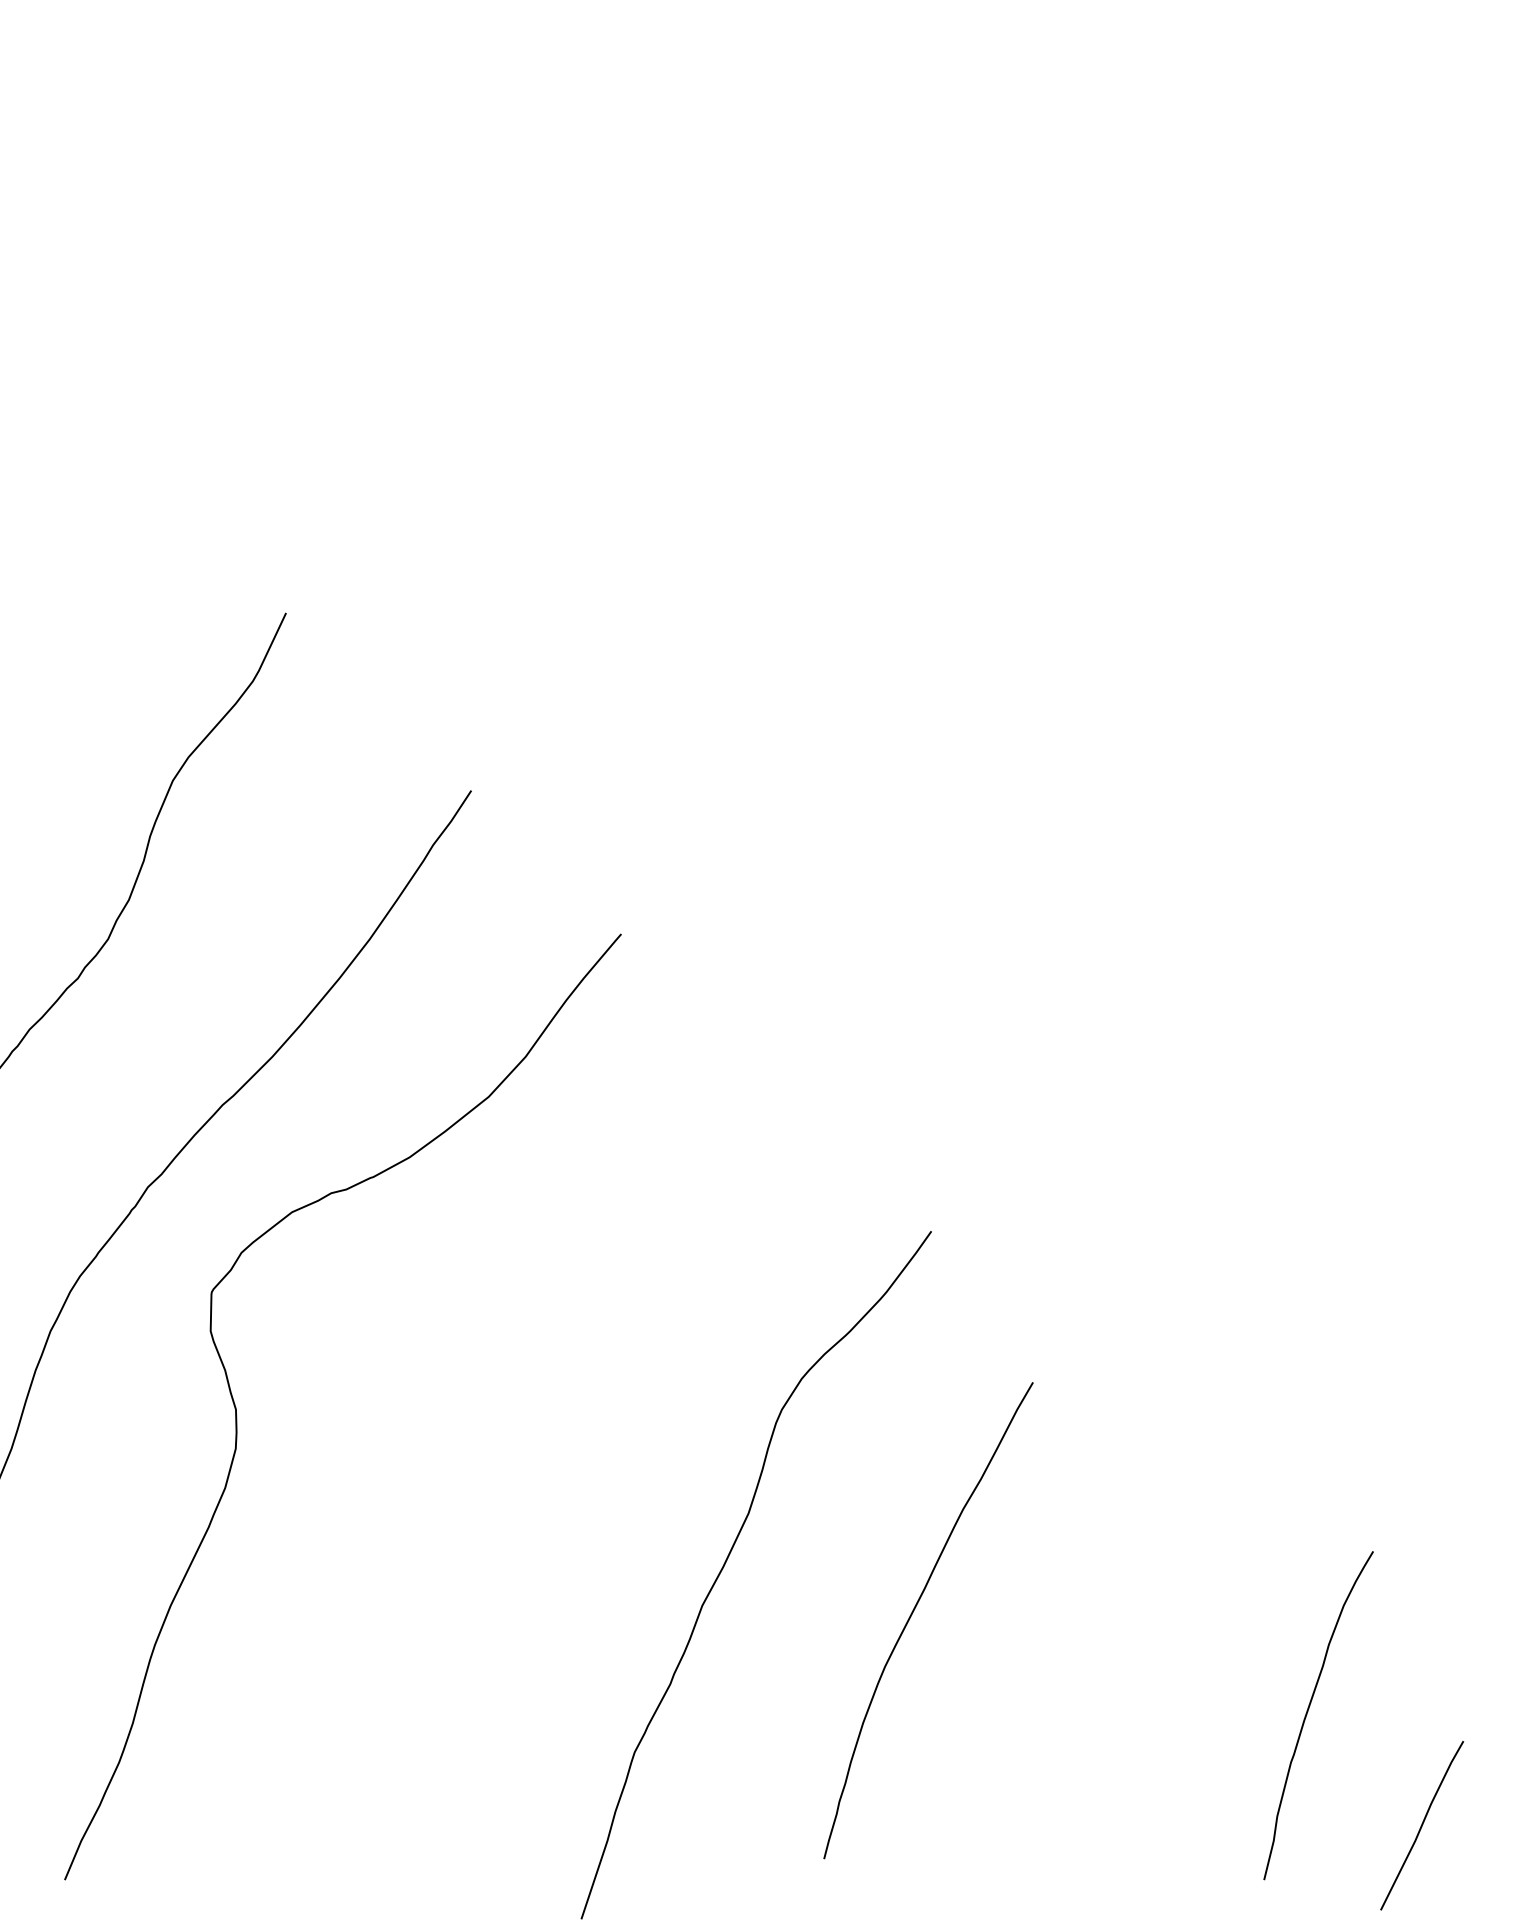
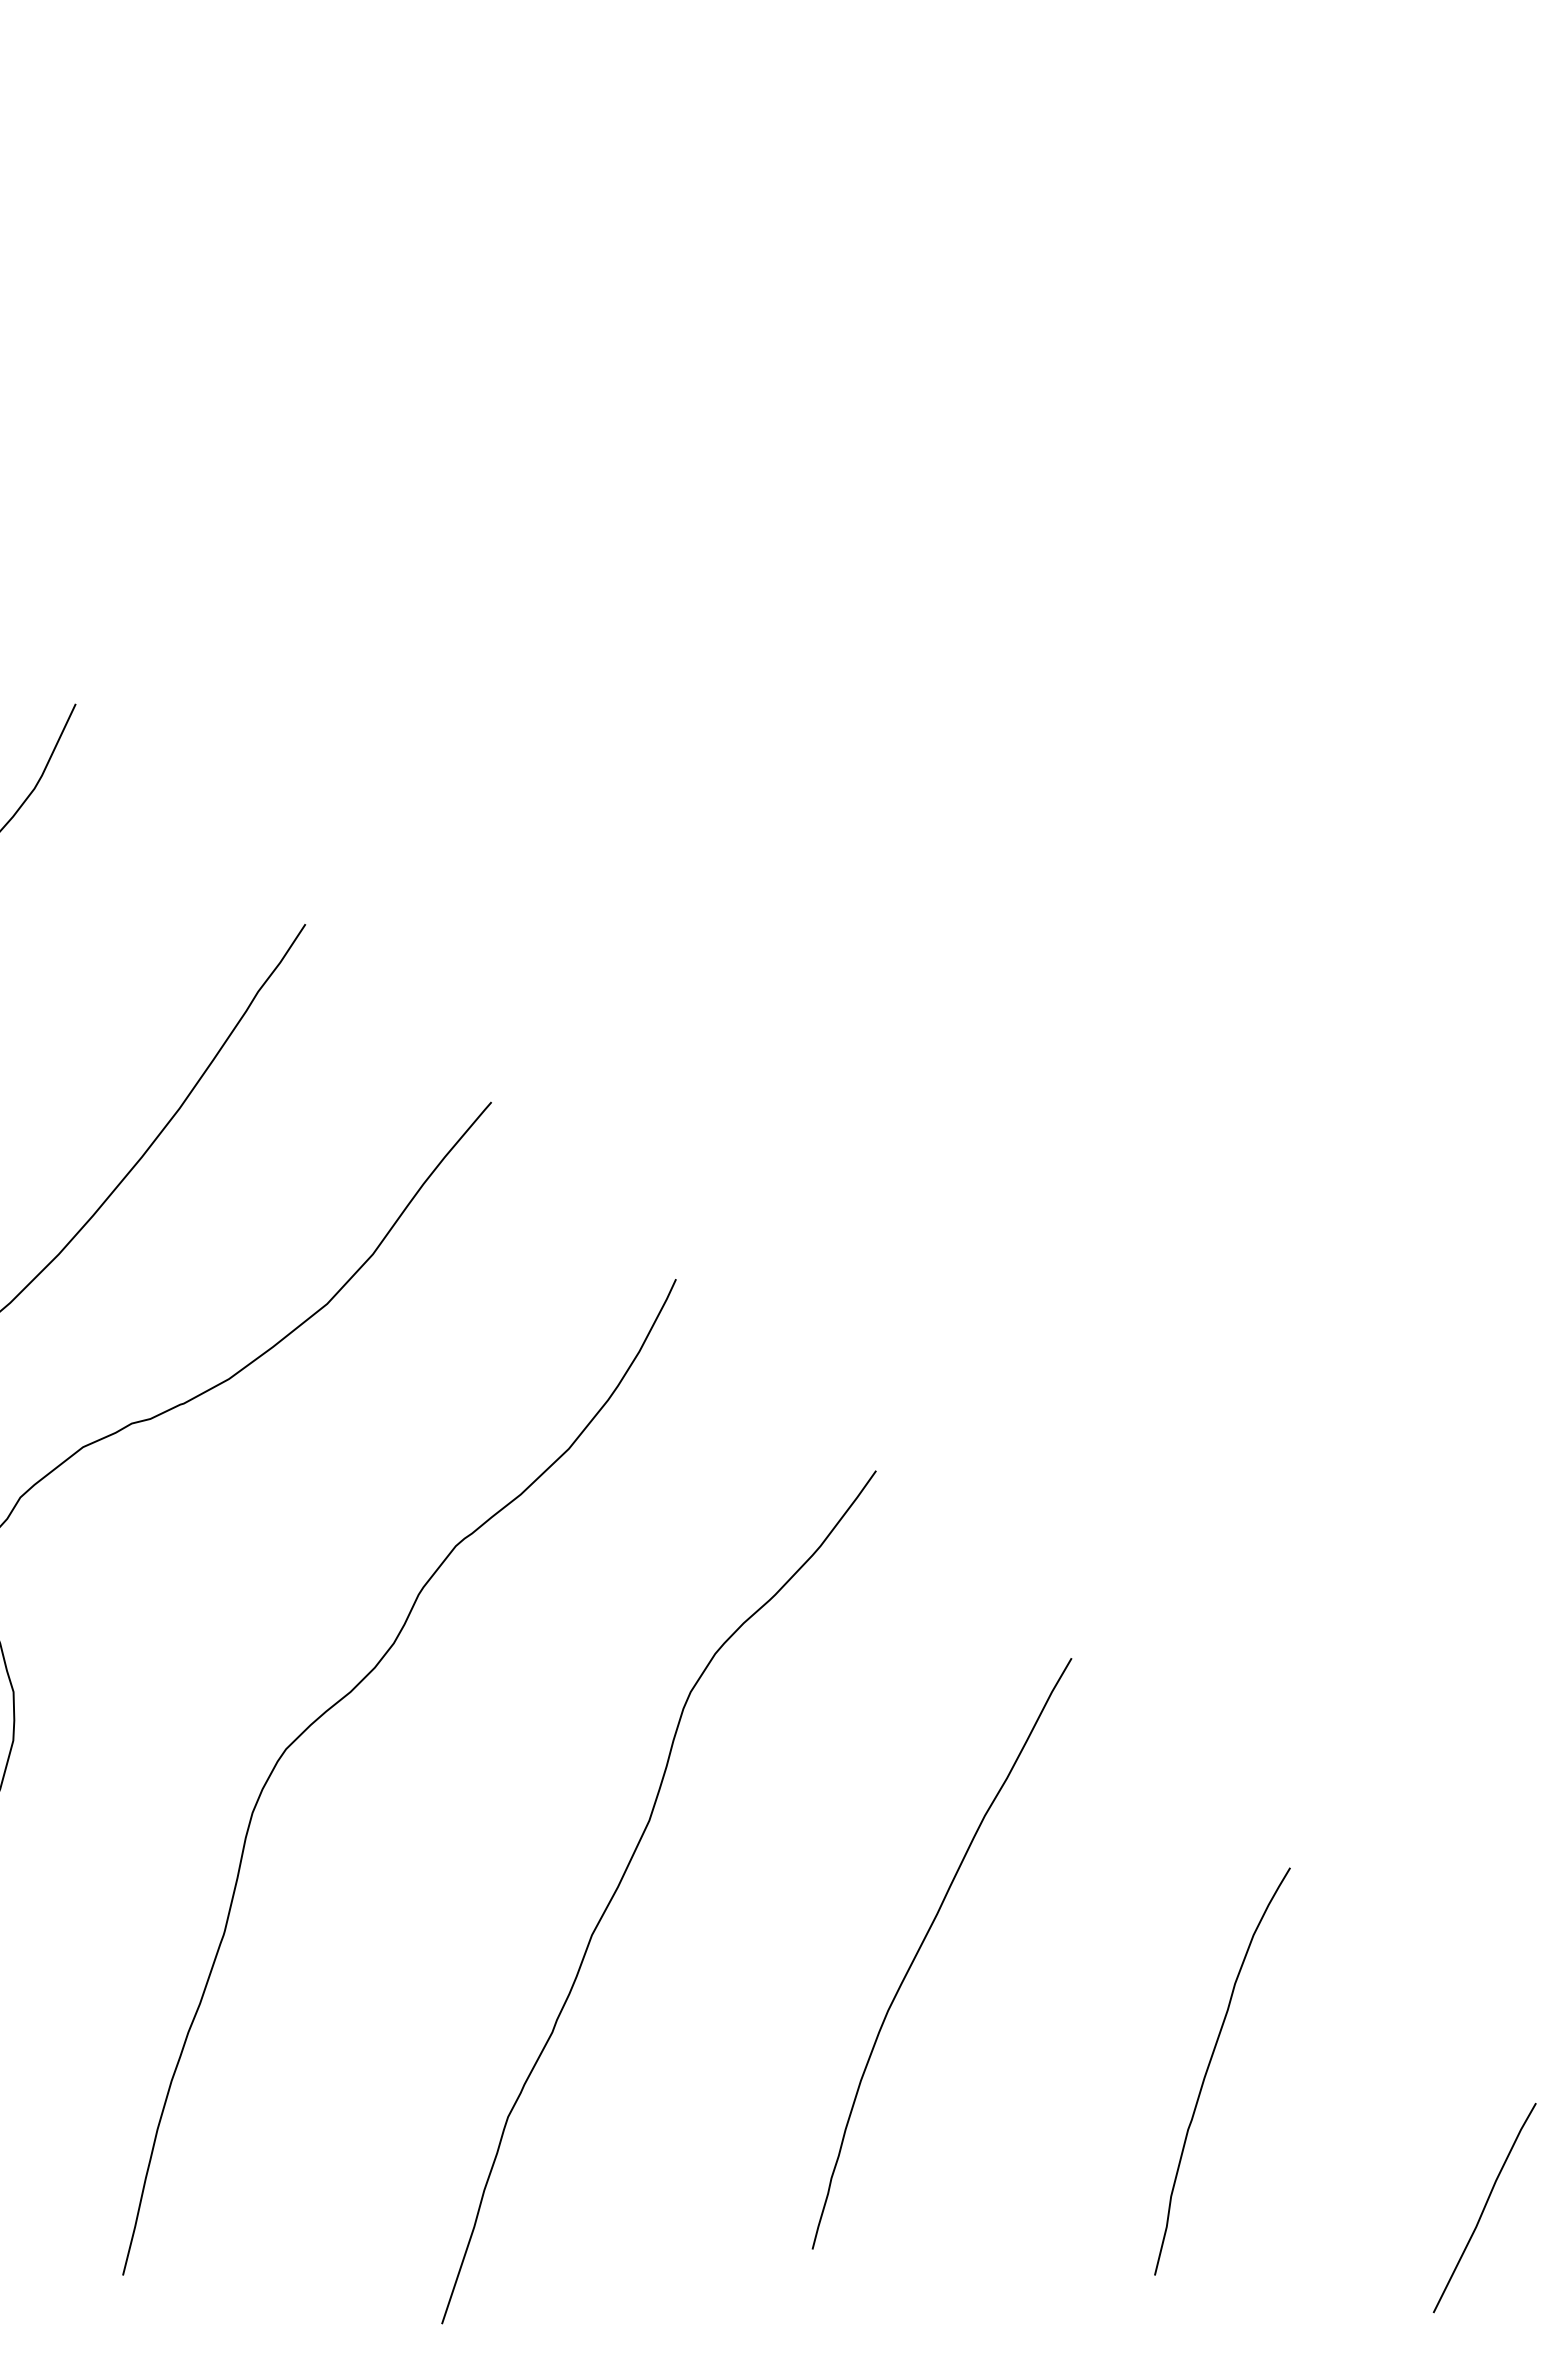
curve: (497, 1419) -> (337, 1704), added
curve: (913, 1612) -> (923, 1943), moved
curve: (1308, 1711) -> (1209, 2066), moved

